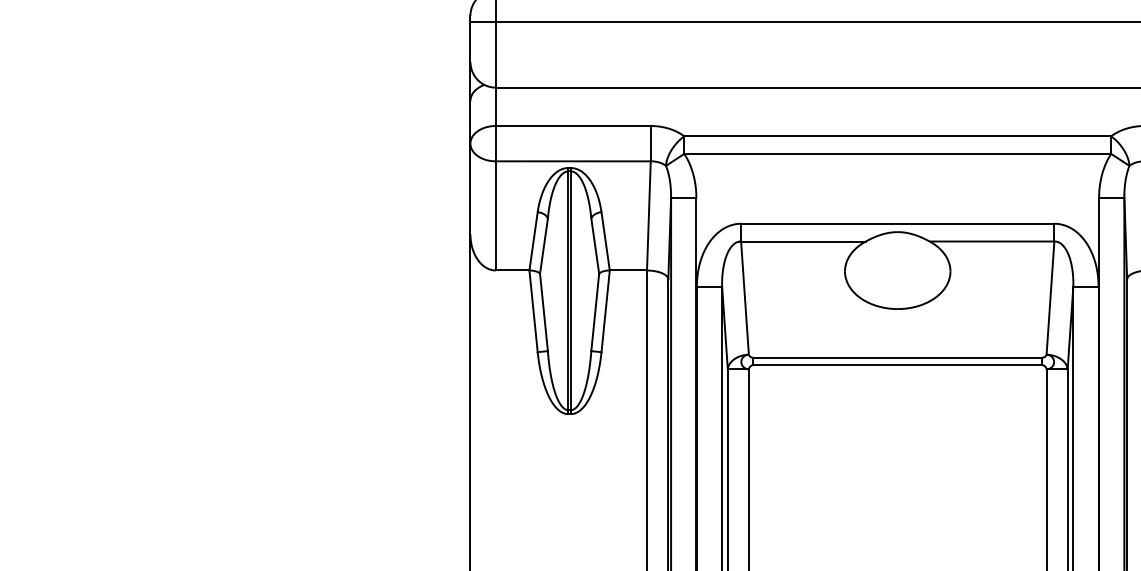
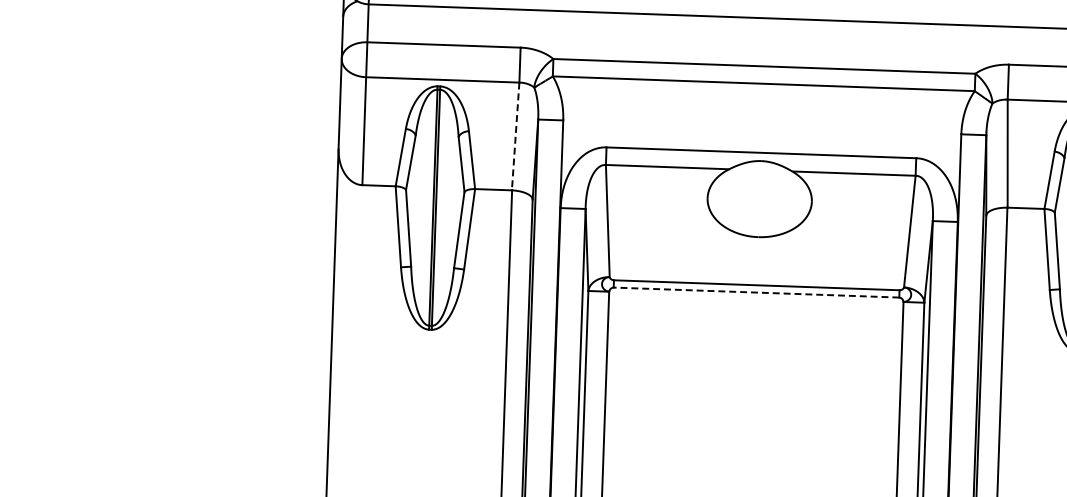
line: (648, 215) -> (515, 136), solid -> dashed
line: (897, 365) -> (756, 292), solid -> dashed

